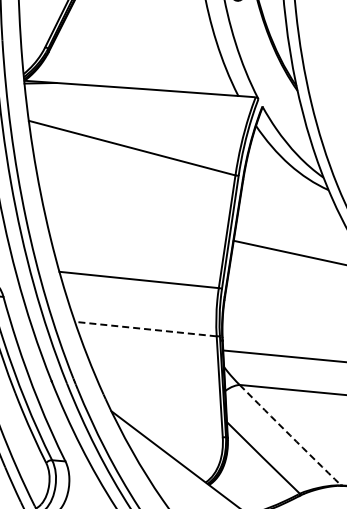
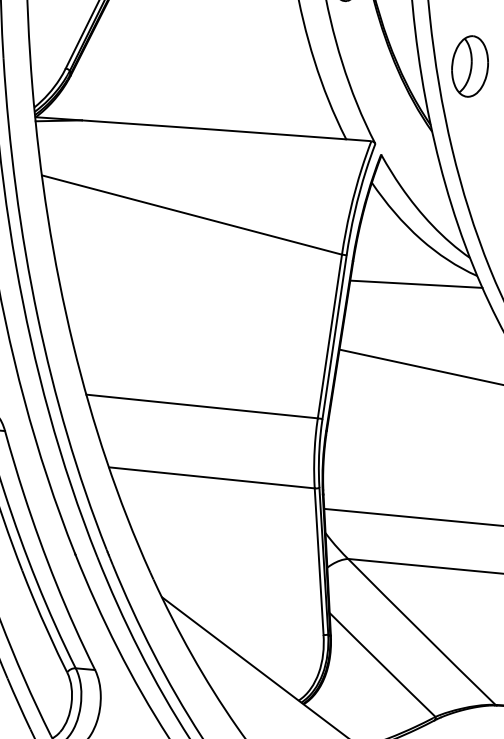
part: (323, 45) -> (469, 65), added
line: (286, 195) -> (416, 283), added
line: (145, 329) -> (211, 478), dashed -> solid
arc: (290, 435) -> (421, 632), dashed -> solid

